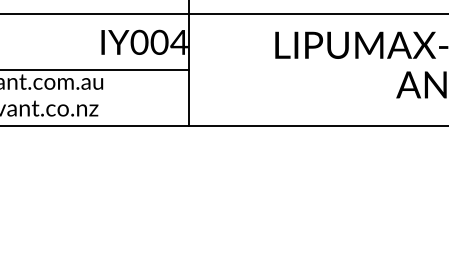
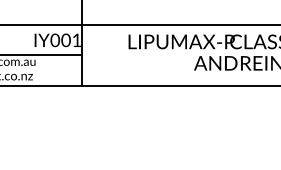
text: (177, 40) -> (75, 39), IY004 -> IY001

